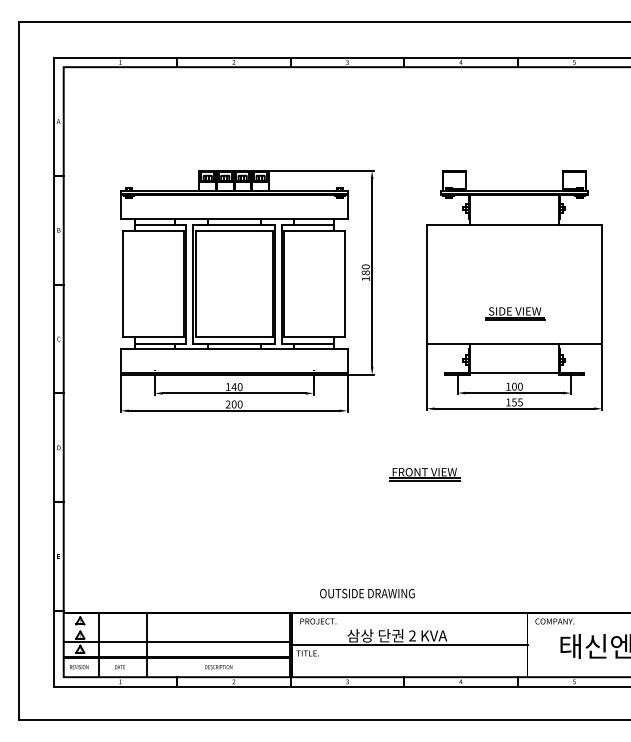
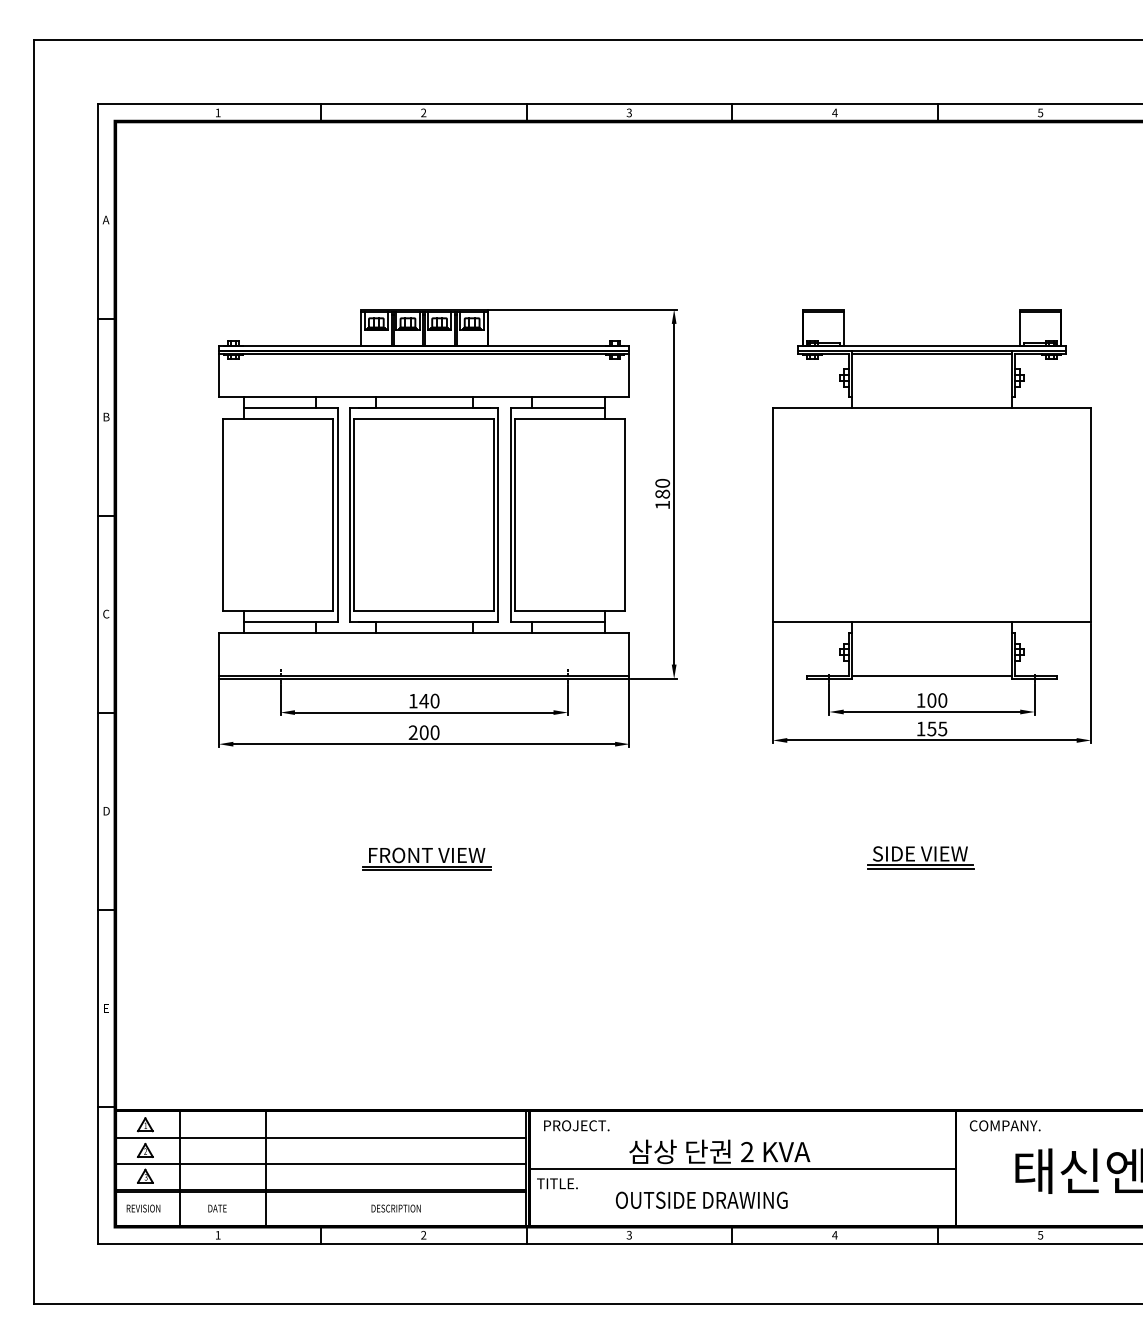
part: (515, 313) -> (921, 857), moved
part: (424, 474) -> (426, 859), moved
text: (367, 593) -> (701, 1200), moved
line: (176, 628) -> (319, 1138), added

